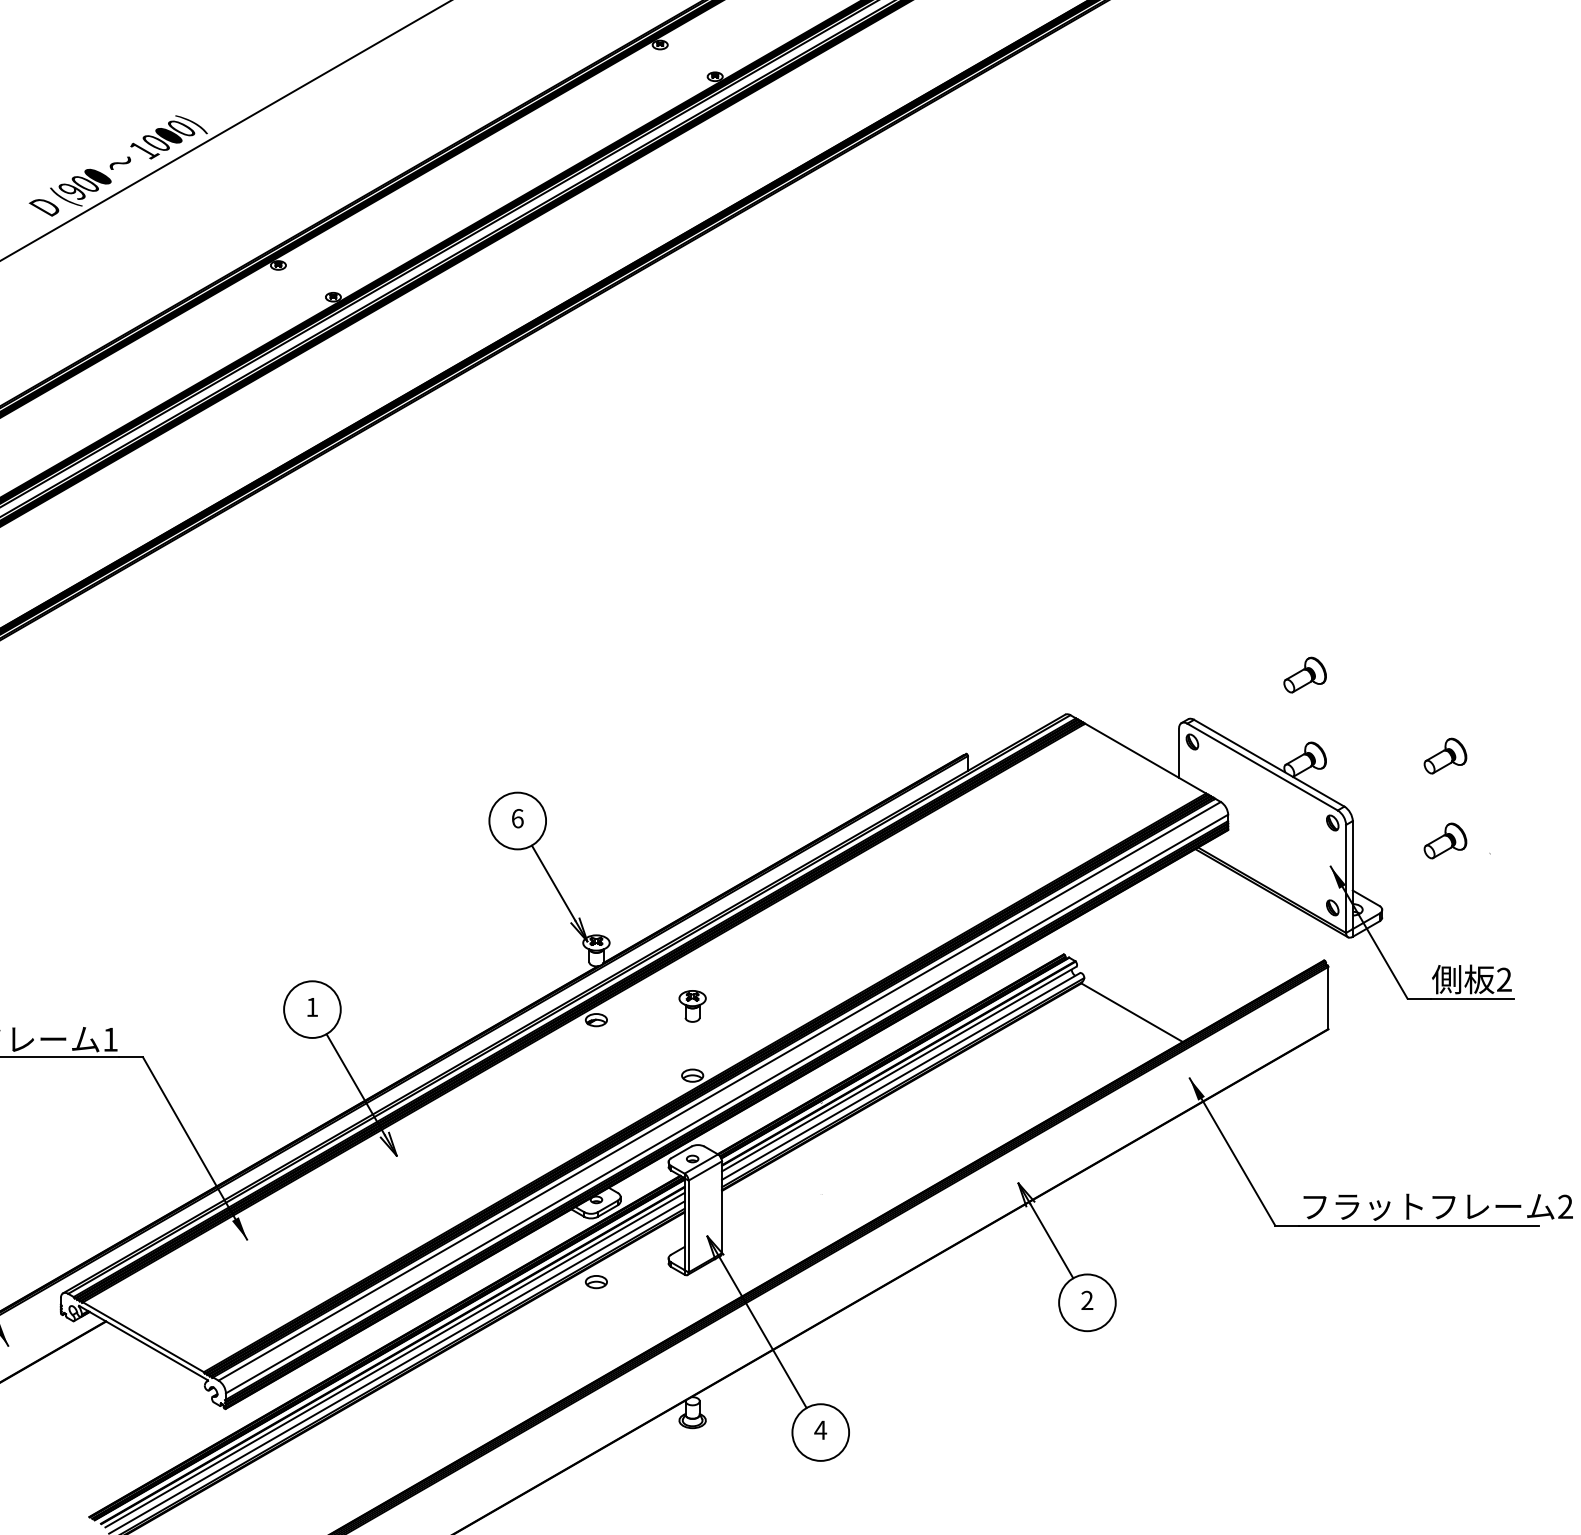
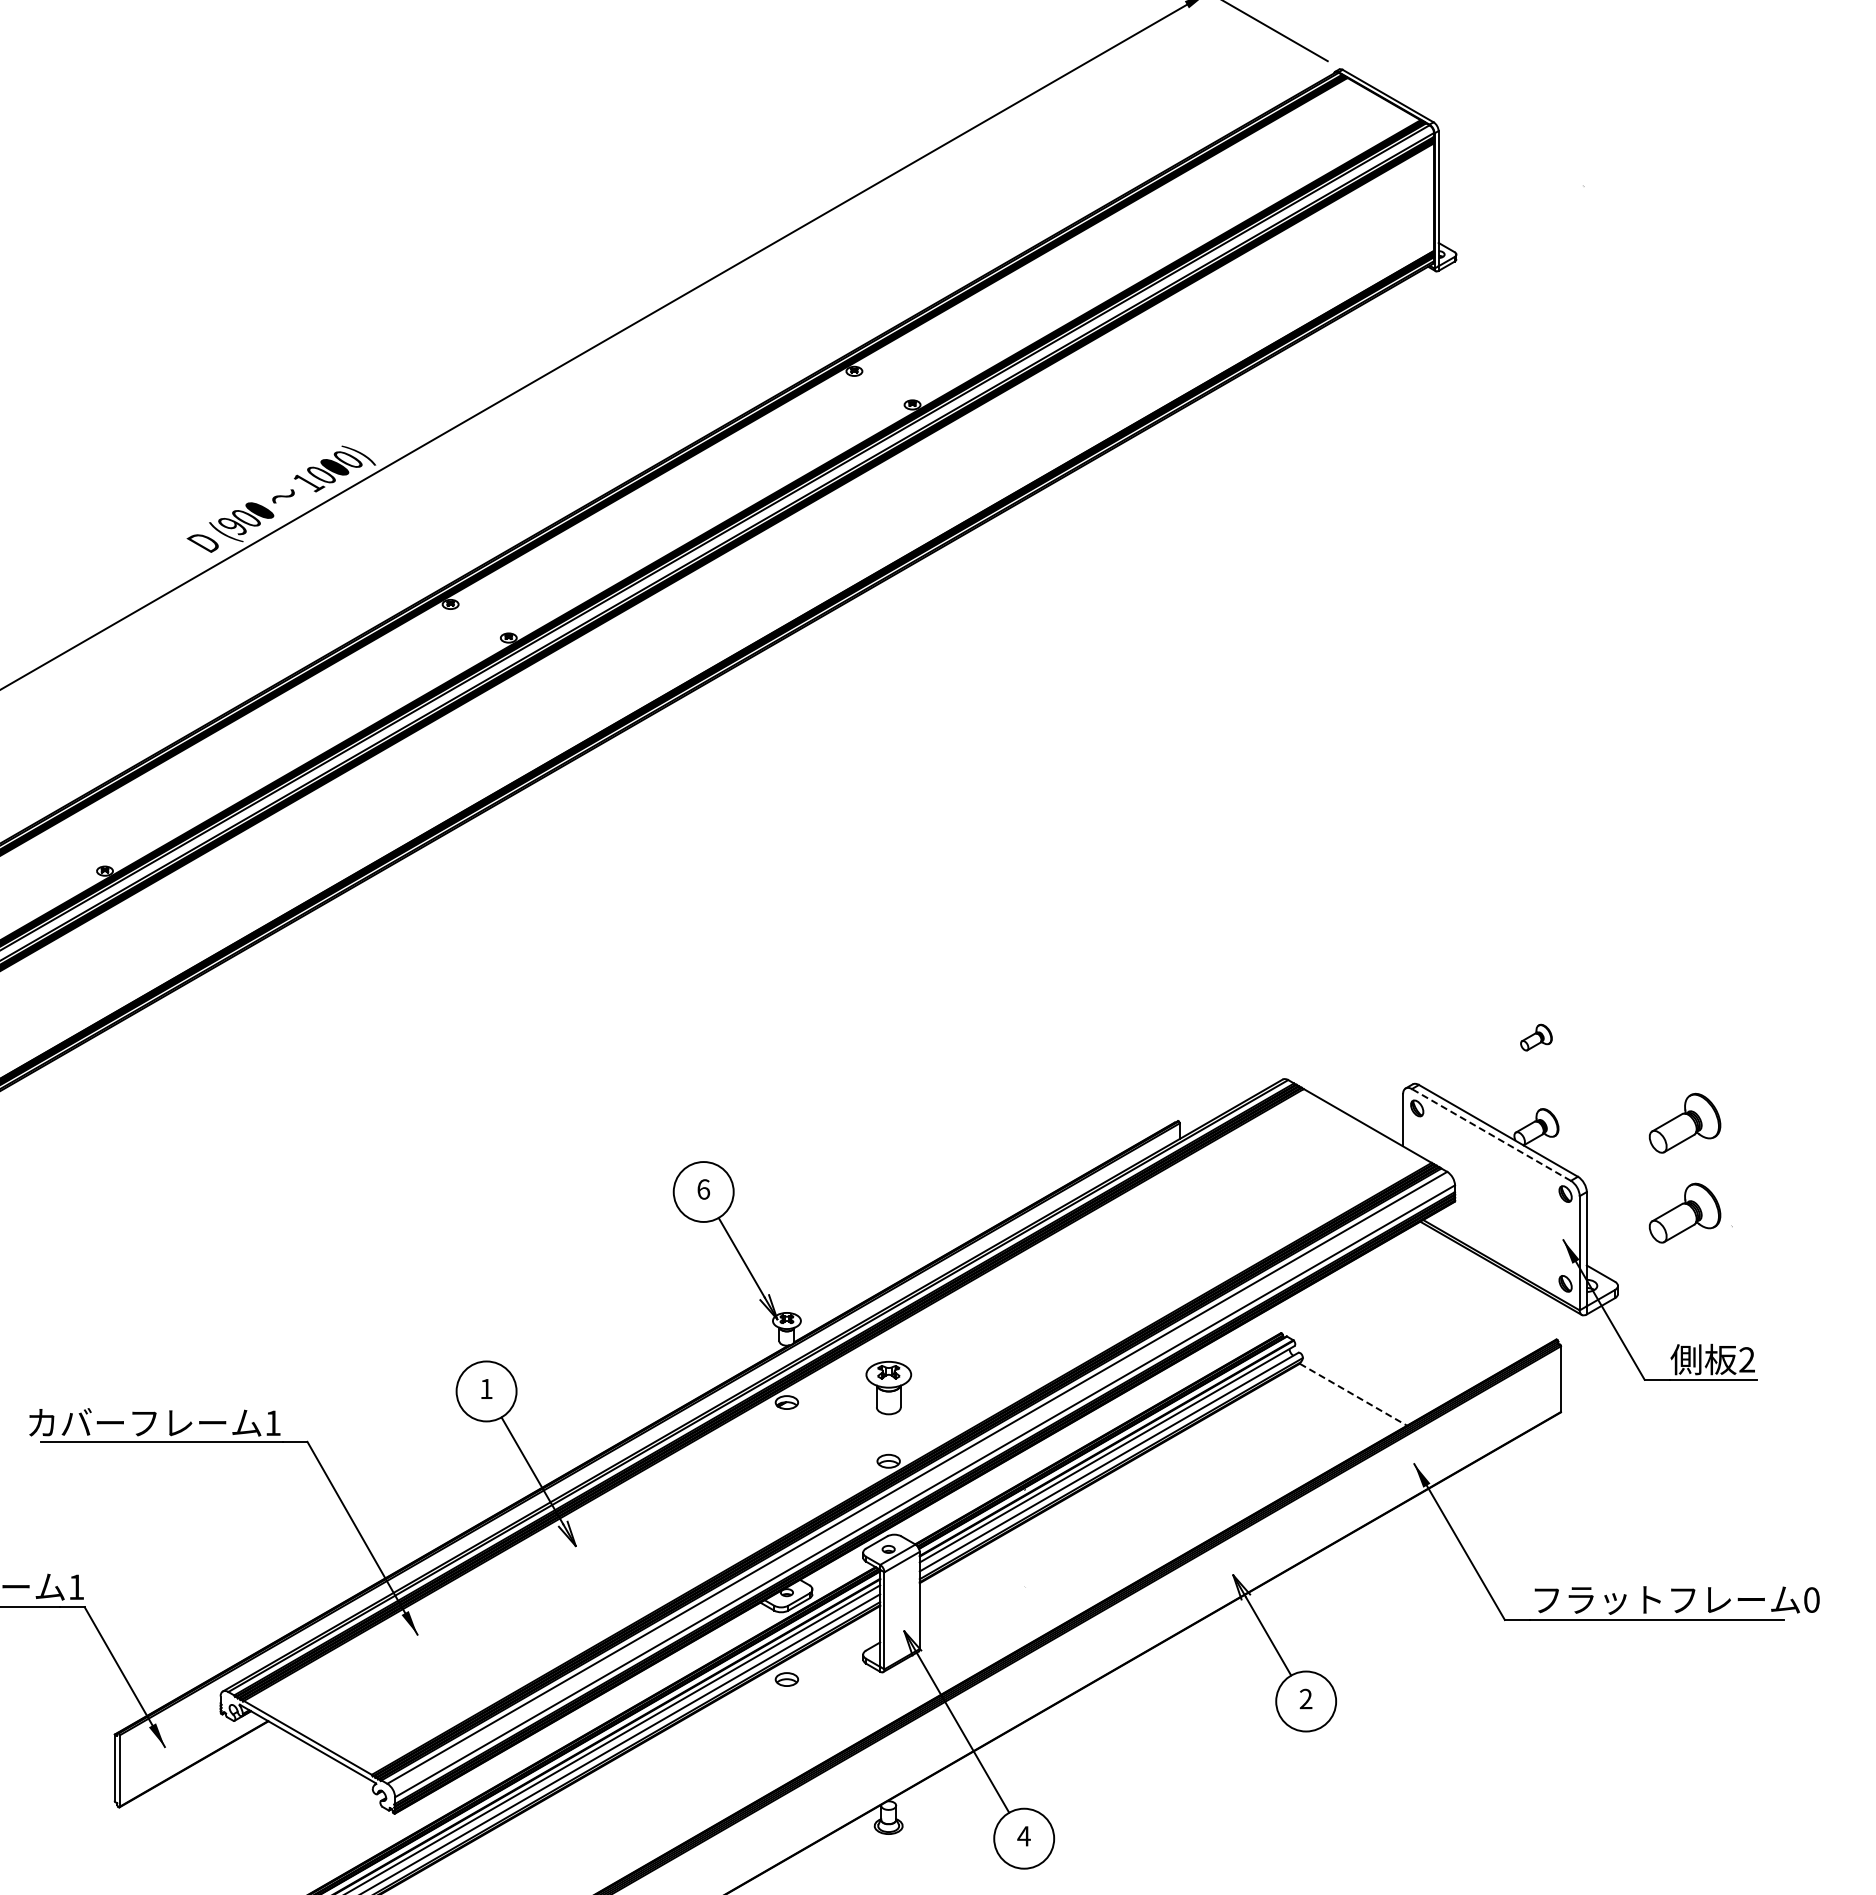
part: (1305, 674) -> (1536, 1037), size x0.7
part: (1445, 756) -> (1684, 1123), size x1.6
line: (1262, 766) -> (1491, 1134), solid -> dashed
part: (1445, 840) -> (1684, 1212), size x1.6
part: (692, 1005) -> (888, 1387), size x1.6
line: (1132, 1012) -> (1353, 1394), solid -> dashed
text: (1565, 1206) -> (1811, 1599), 2 -> 0

